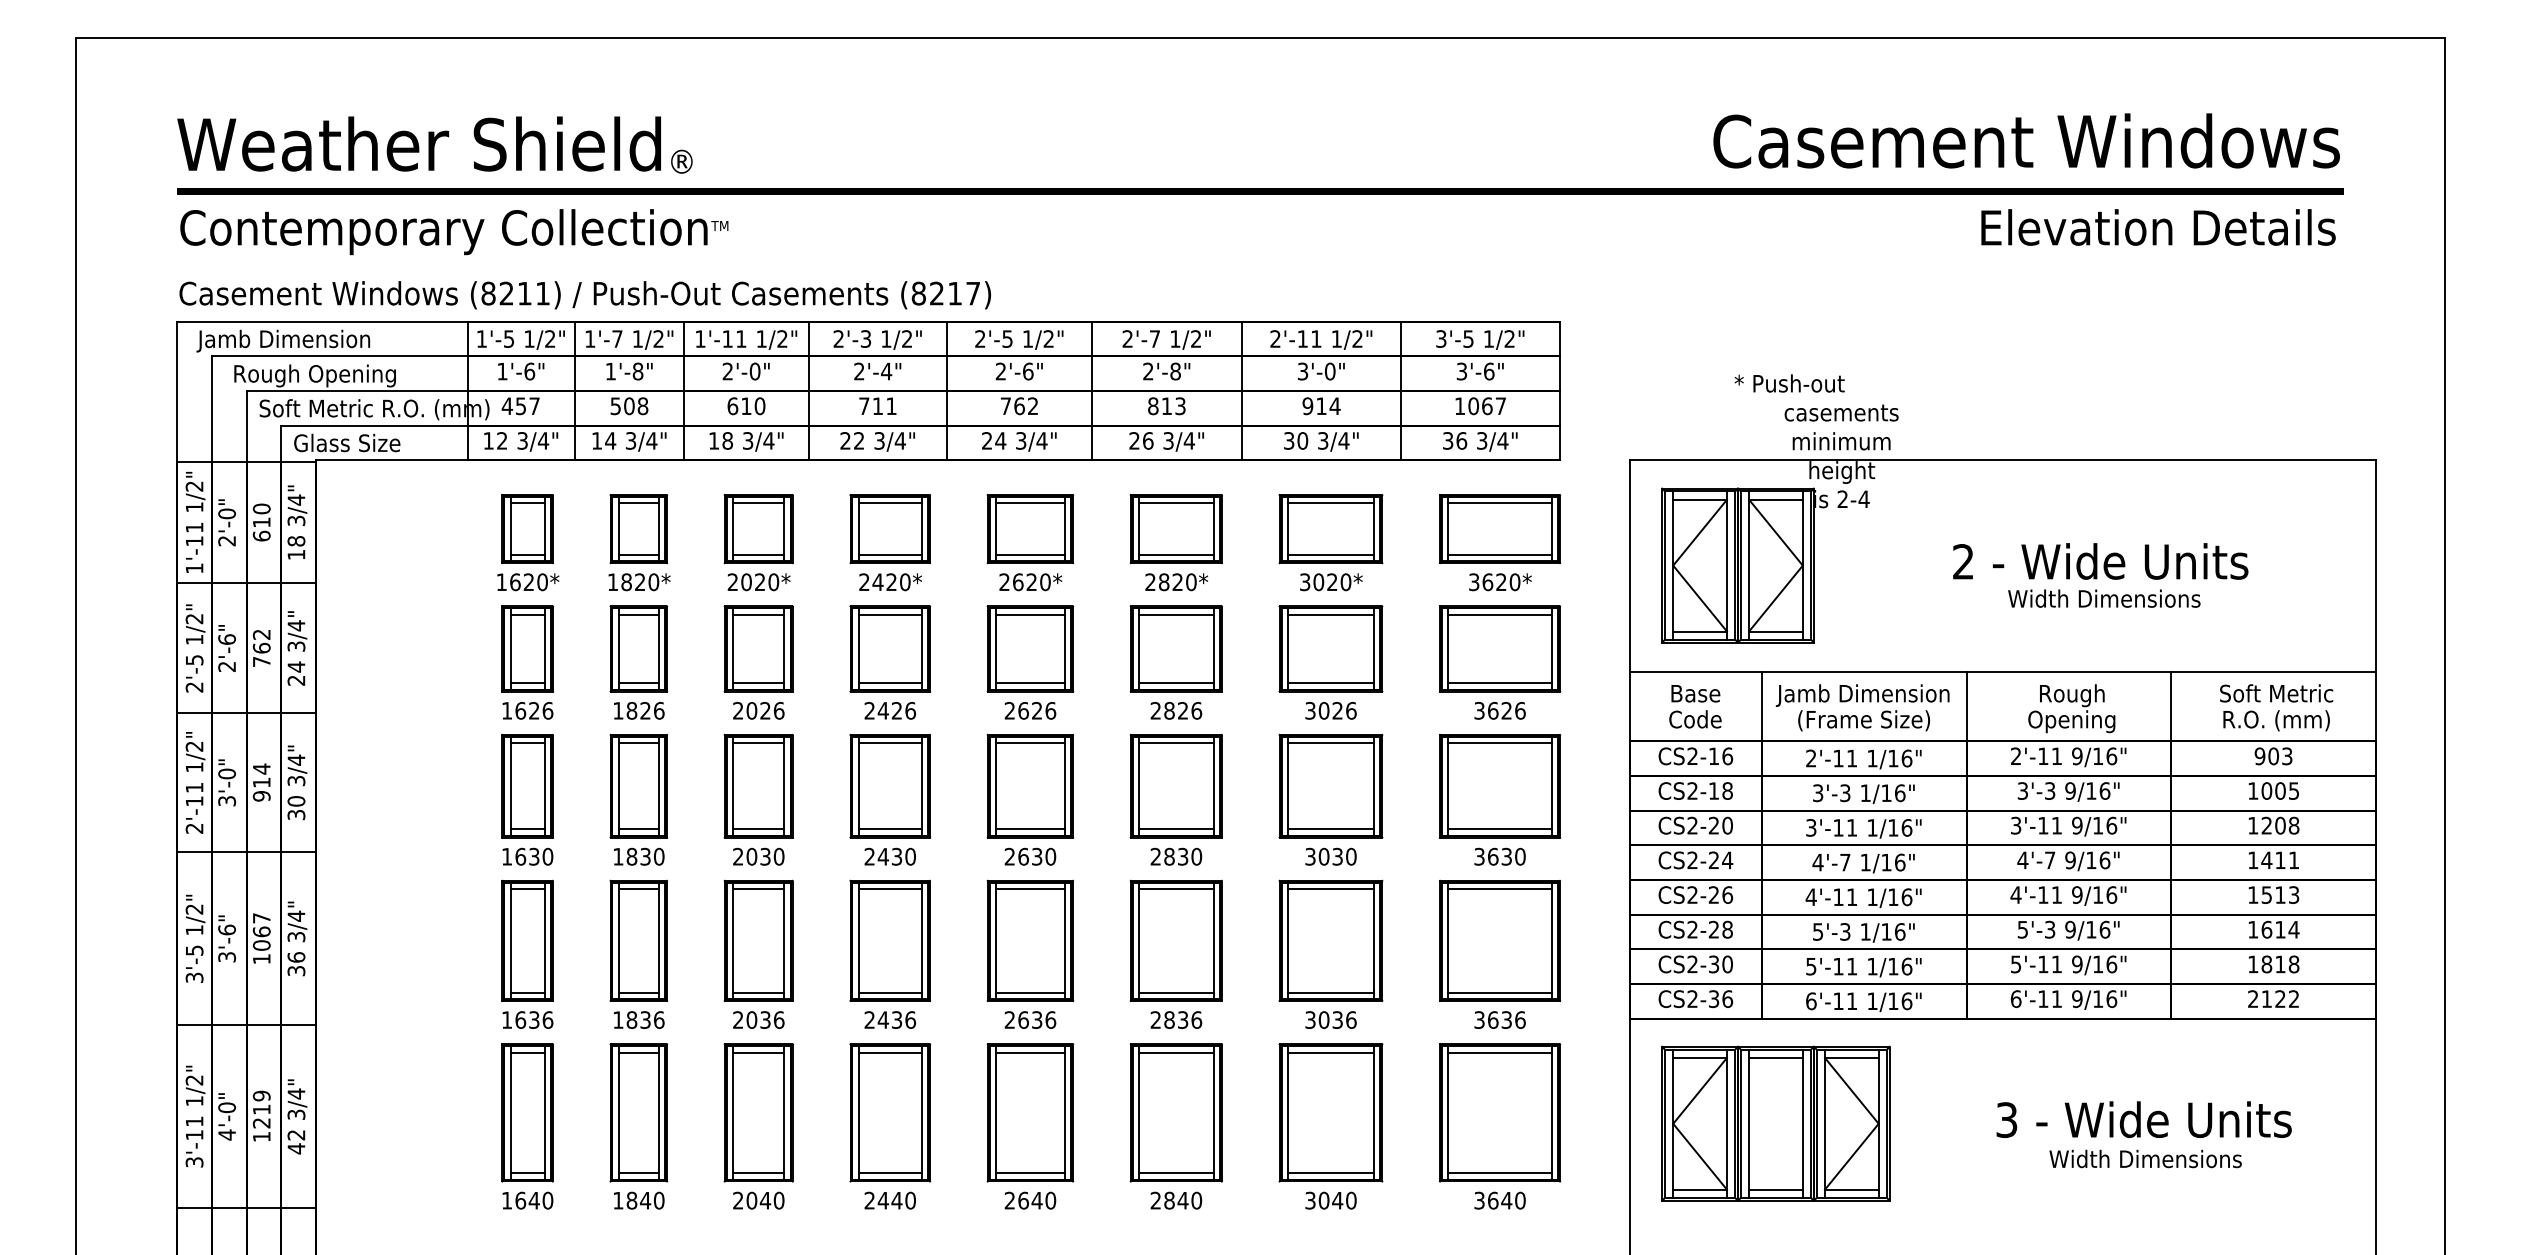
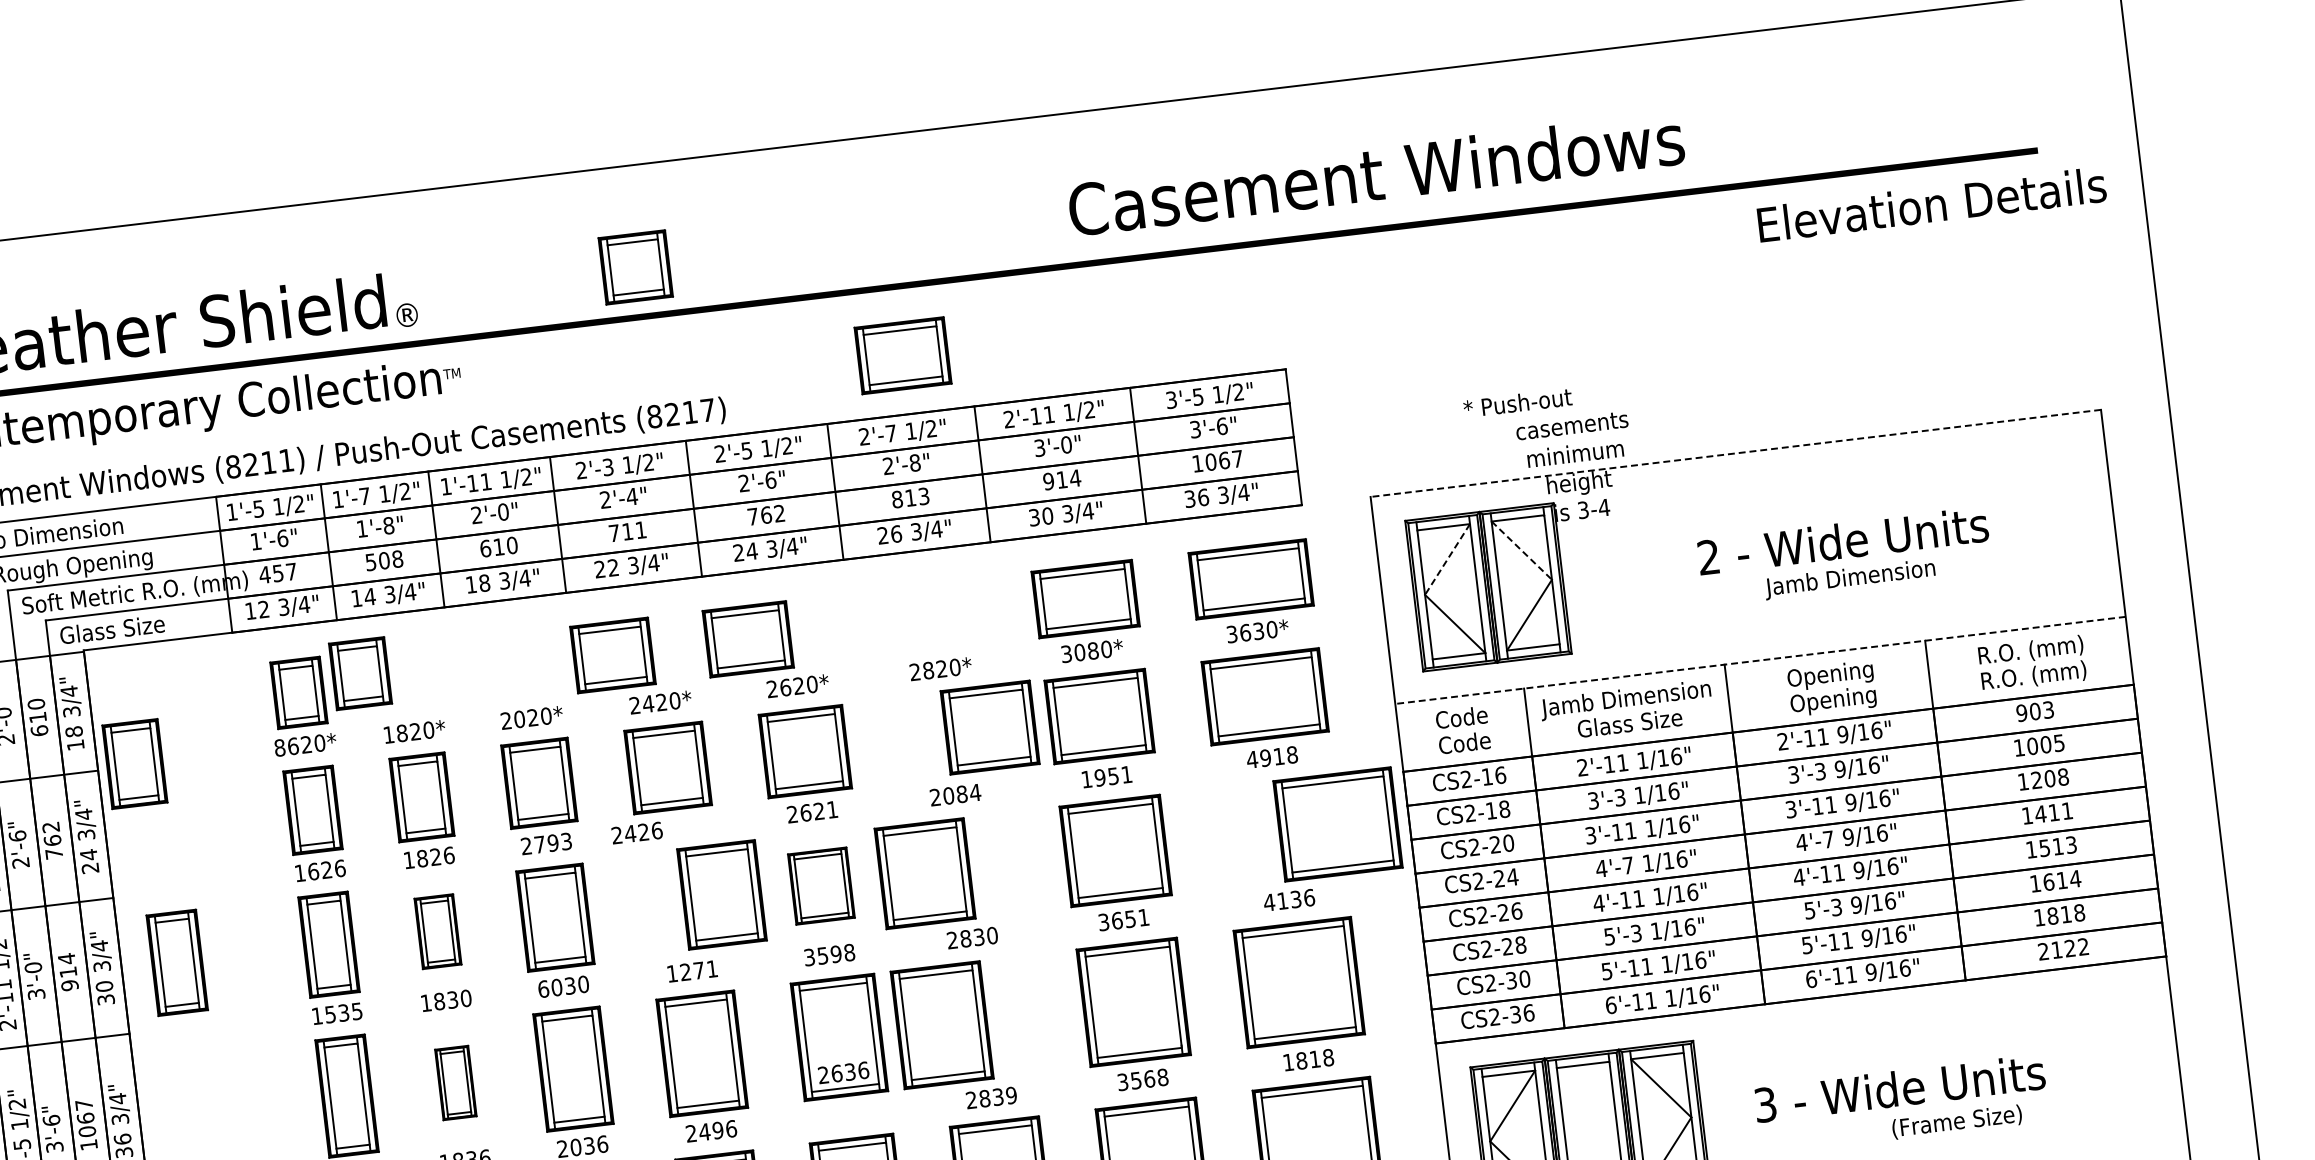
text: (2026, 140) -> (1376, 173), moved
text: (2158, 227) -> (1931, 204), moved
line: (2003, 460) -> (1736, 453), solid -> dashed
text: (1842, 499) -> (1583, 510), 2-4 -> 3-4
part: (638, 529) -> (360, 674), moved
part: (758, 529) -> (635, 267), moved
part: (889, 529) -> (612, 655), moved
part: (1030, 529) -> (748, 639), moved
part: (1175, 529) -> (902, 356), moved
line: (1700, 532) -> (1447, 559), solid -> dashed
line: (1775, 532) -> (1521, 550), solid -> dashed
part: (353, 580) -> (134, 763), added
text: (501, 582) -> (279, 748), 1620* -> 8620*
text: (1332, 582) -> (1093, 651), 3020* -> 3080*
text: (1501, 582) -> (1258, 631), 3620* -> 3630*
text: (2104, 600) -> (1851, 578), Width Dimensions -> Jamb Dimension
part: (1175, 648) -> (989, 727), moved
line: (2003, 671) -> (1760, 660), solid -> dashed
text: (1695, 693) -> (1461, 717), Base -> Code
text: (2276, 694) -> (2030, 650), Soft Metric -> R.O. (mm)
text: (2071, 695) -> (1830, 675), Rough -> Opening
text: (765, 710) -> (553, 842), 2026 -> 2793
text: (890, 710) -> (637, 832), moved
text: (1050, 710) -> (832, 809), 2626 -> 2621
text: (1183, 710) -> (962, 793), 2826 -> 2084
text: (1330, 710) -> (1106, 776), 3026 -> 1951
text: (1499, 710) -> (1271, 757), 3626 -> 4918
text: (1864, 720) -> (1630, 724), (Frame Size) -> Glass Size
part: (372, 785) -> (177, 962), added
part: (638, 785) -> (437, 931), size x0.7
part: (890, 785) -> (722, 894), moved
part: (1030, 786) -> (821, 886), size x0.7
part: (1175, 786) -> (924, 873), moved
part: (1500, 786) -> (1338, 824), moved
text: (534, 856) -> (344, 1012), 1630 -> 1535
text: (738, 856) -> (543, 988), 2030 -> 6030
text: (889, 856) -> (691, 971), 2430 -> 1271
text: (1030, 856) -> (829, 954), 2630 -> 3598
text: (1337, 856) -> (1130, 918), 3030 -> 3651
text: (1499, 856) -> (1288, 900), 3630 -> 4136
part: (638, 940) -> (455, 1082), size x0.6
part: (1175, 940) -> (941, 1024), moved
text: (896, 1019) -> (717, 1130), 2436 -> 2496
text: (1030, 1019) -> (843, 1072), moved
text: (1196, 1019) -> (1011, 1094), 2836 -> 2839
text: (1337, 1019) -> (1149, 1078), 3036 -> 3568
text: (1499, 1019) -> (1307, 1059), 3636 -> 1818
text: (2143, 1119) -> (1899, 1088), moved
text: (2145, 1159) -> (1956, 1121), Width Dimensions -> (Frame Size)

